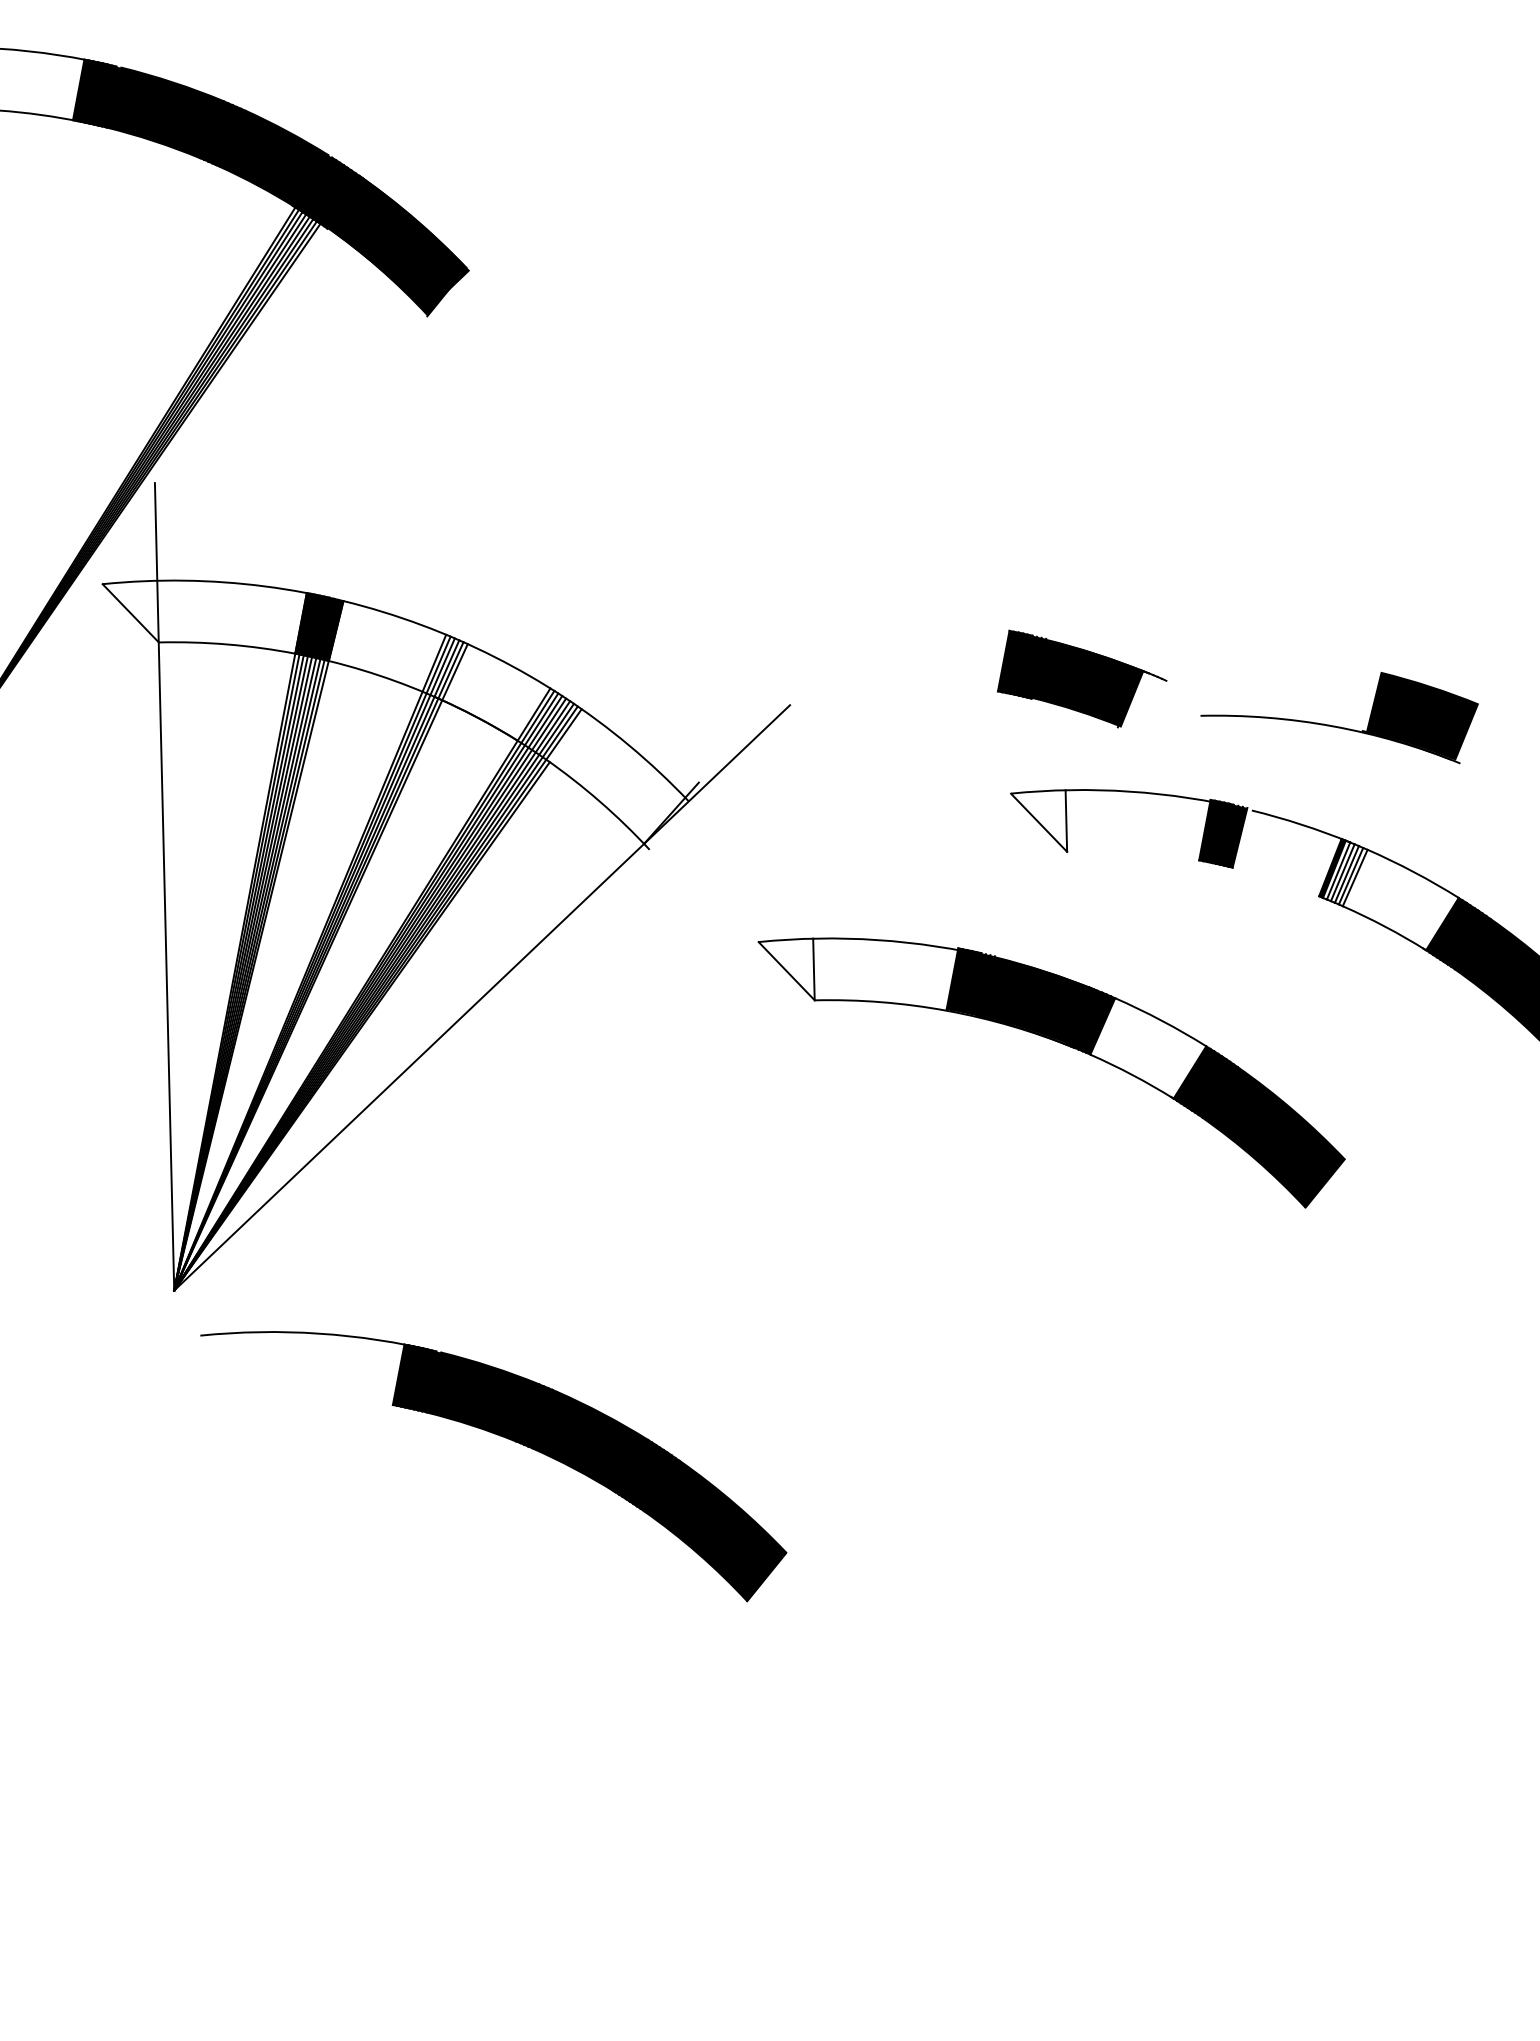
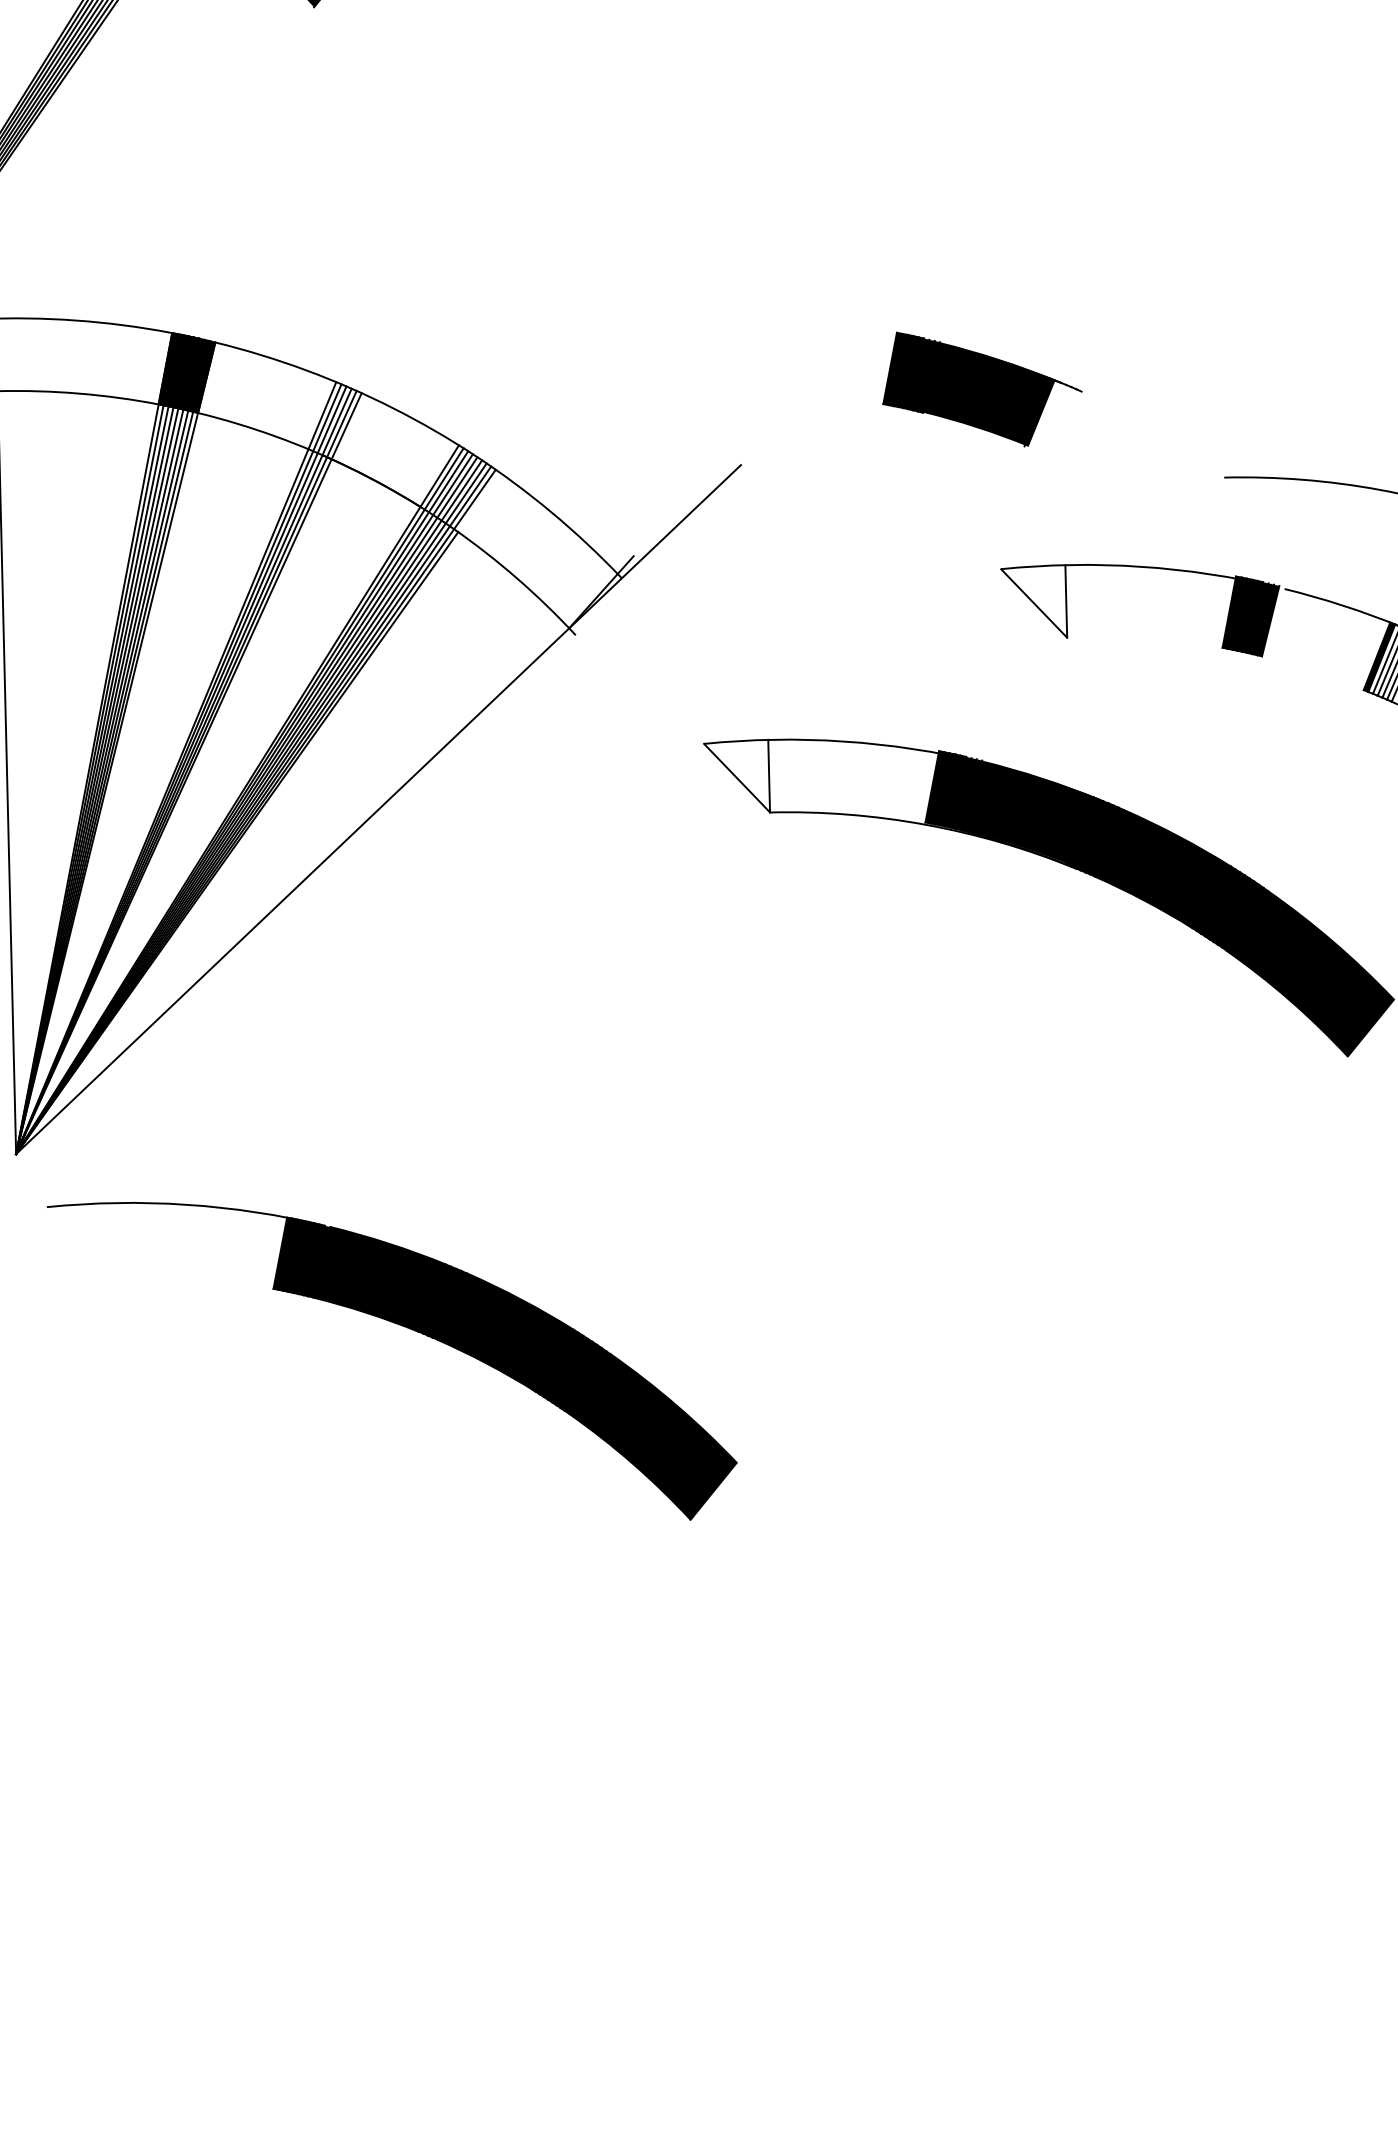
part: (1082, 678) -> (982, 388), moved
fill: (1148, 1048) -> (1162, 869), added

